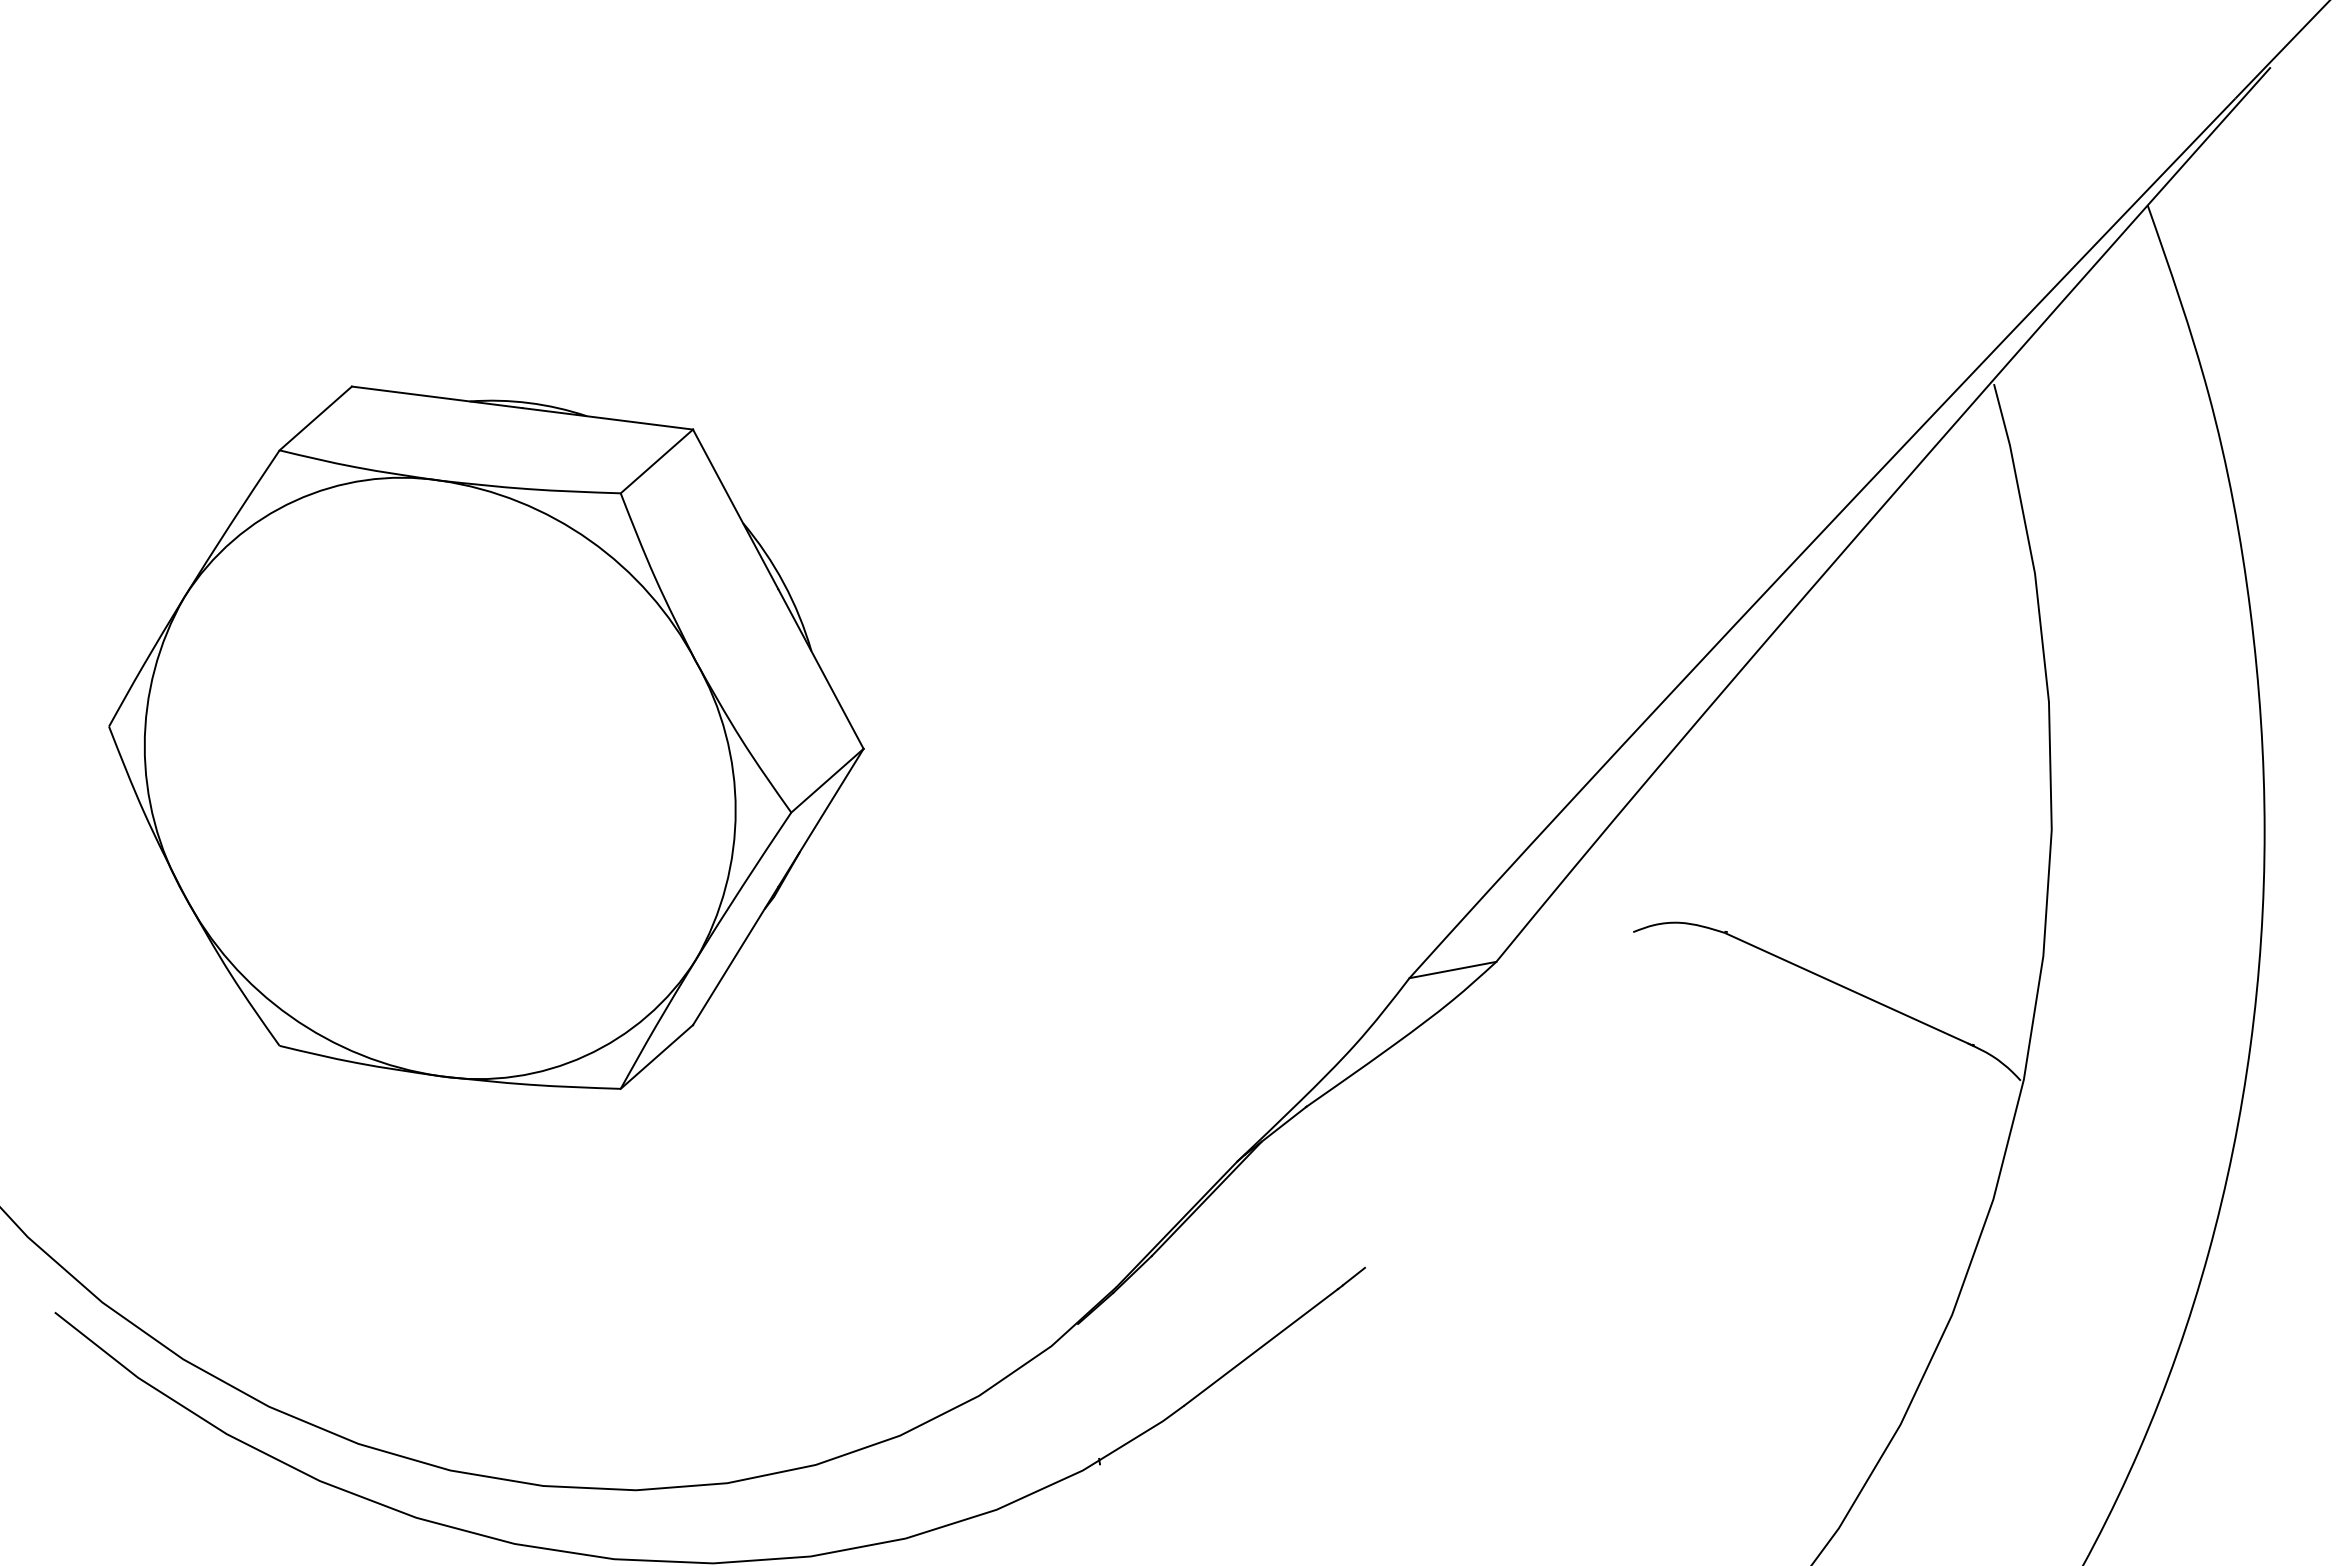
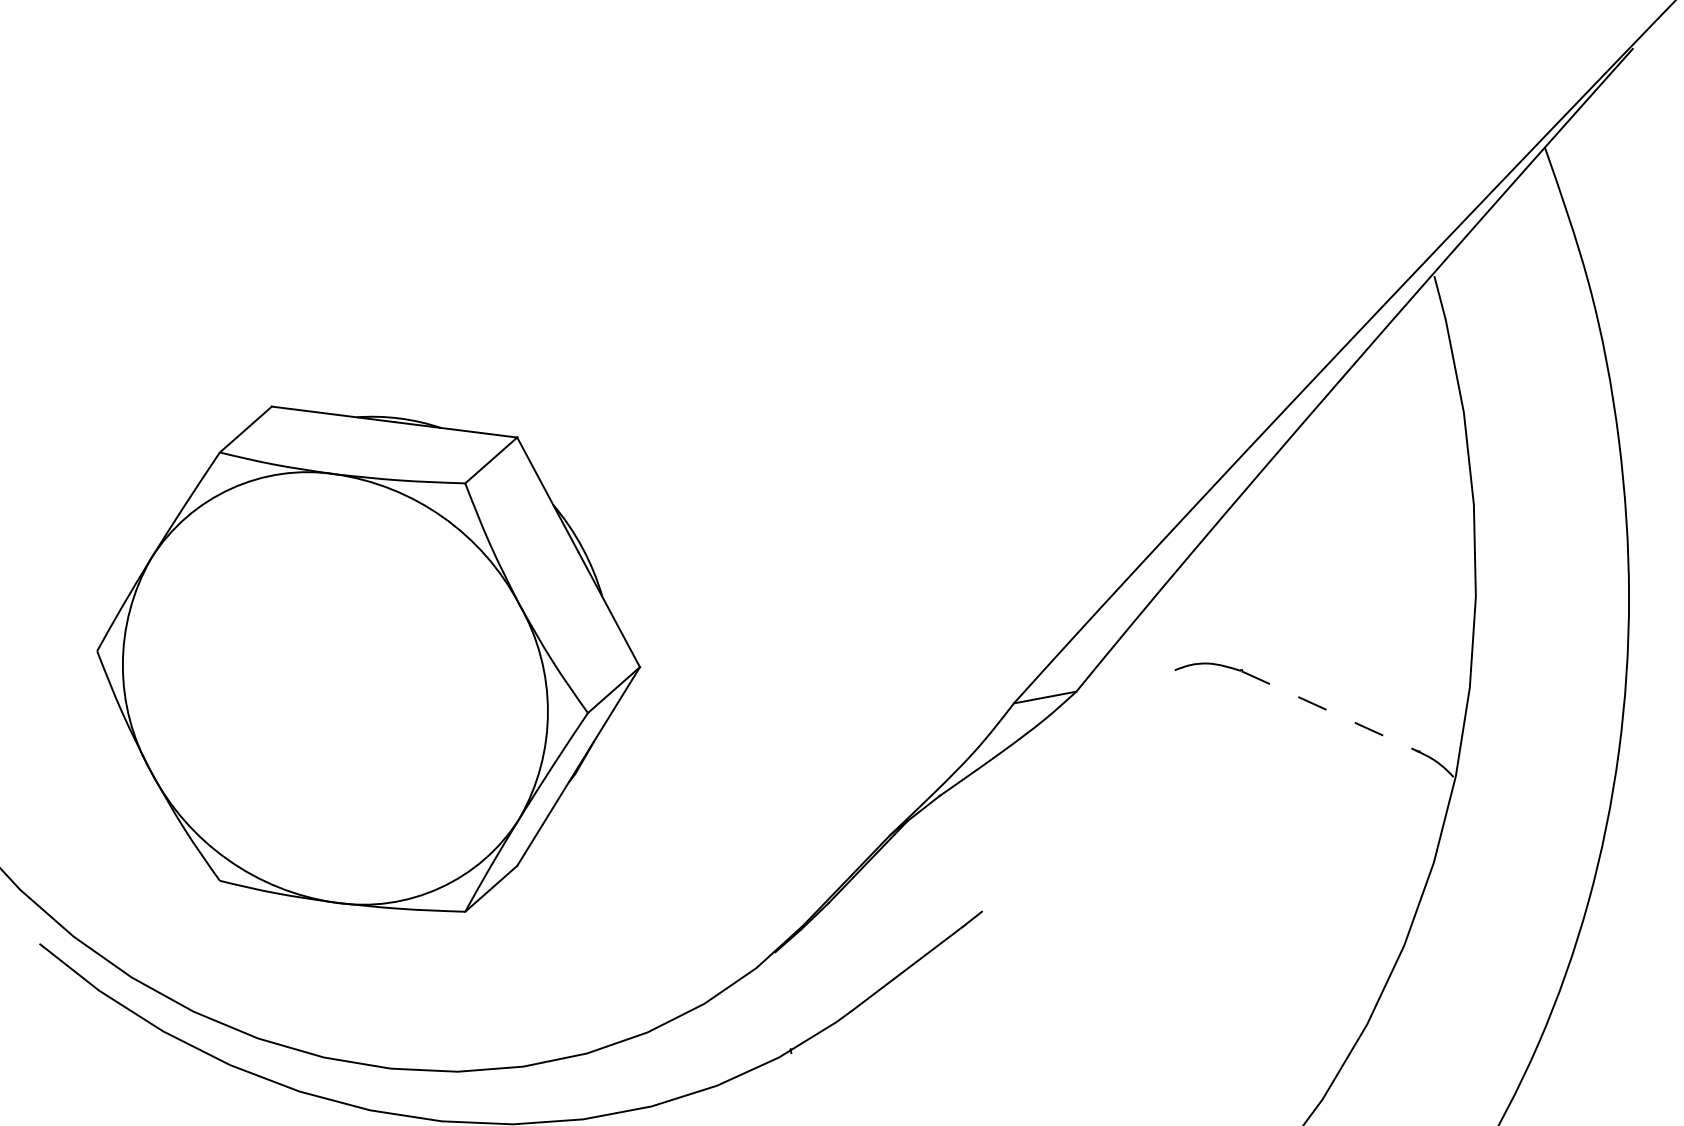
part: (486, 737) -> (368, 659), moved
line: (1849, 989) -> (1330, 711), solid -> dashed

